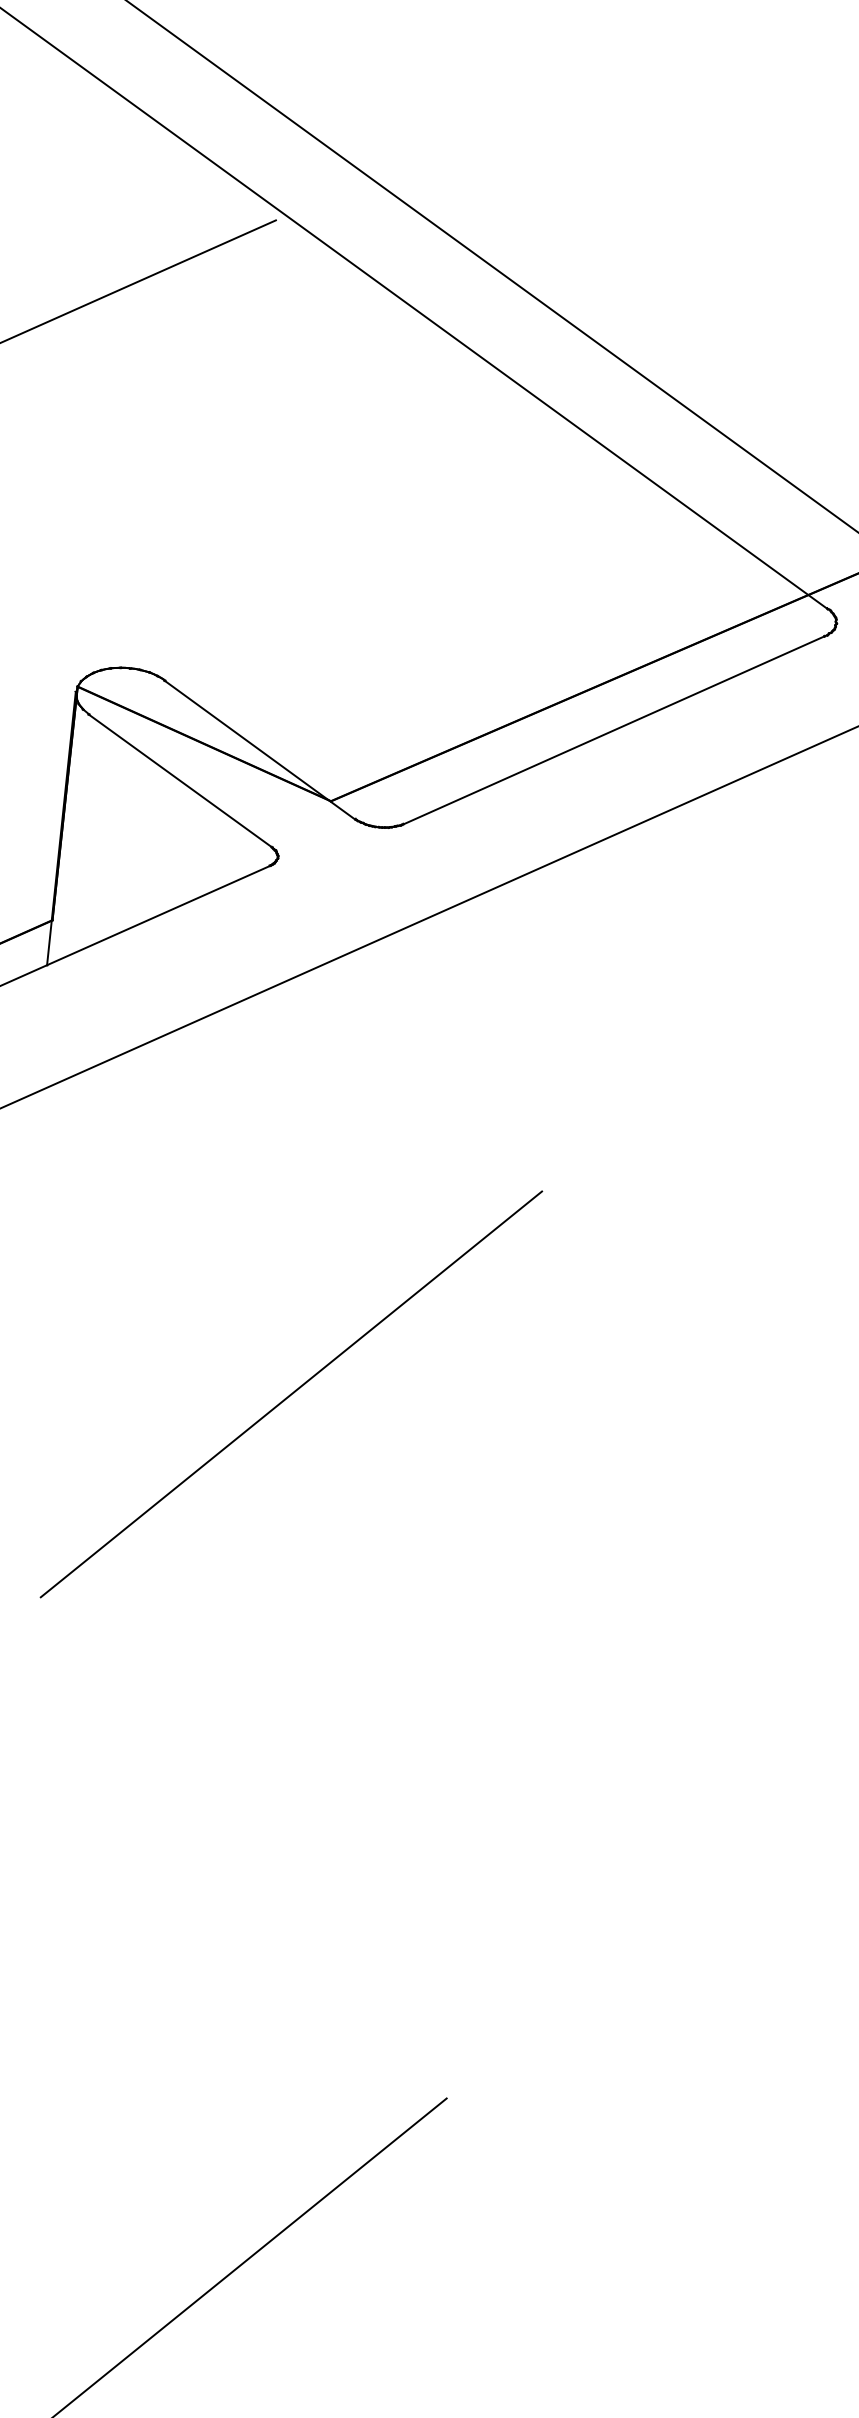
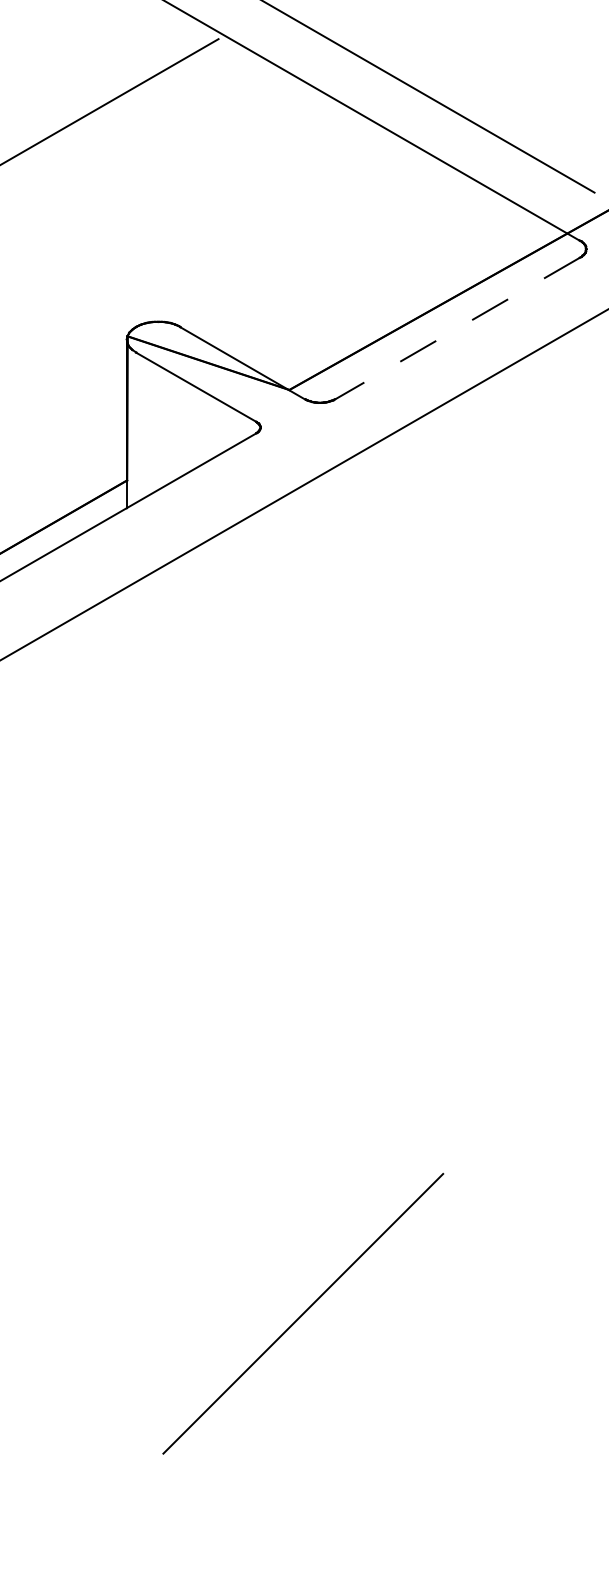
line: (614, 730) -> (457, 328), solid -> dashed
line: (291, 1394) -> (303, 754), removed

